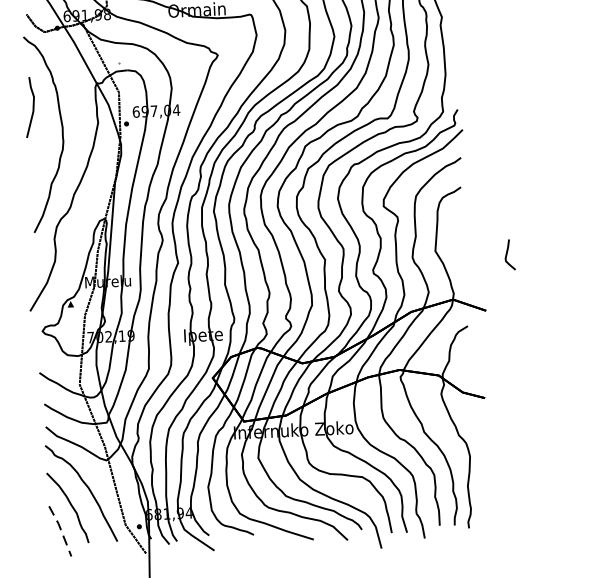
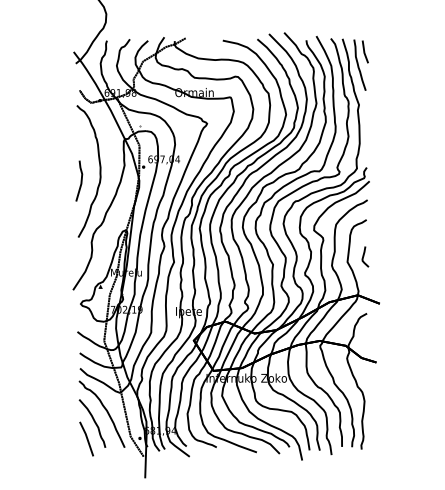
line: (31, 106) -> (80, 180), moved
curve: (508, 254) -> (364, 256), moved
line: (61, 530) -> (87, 438), dashed -> solid

